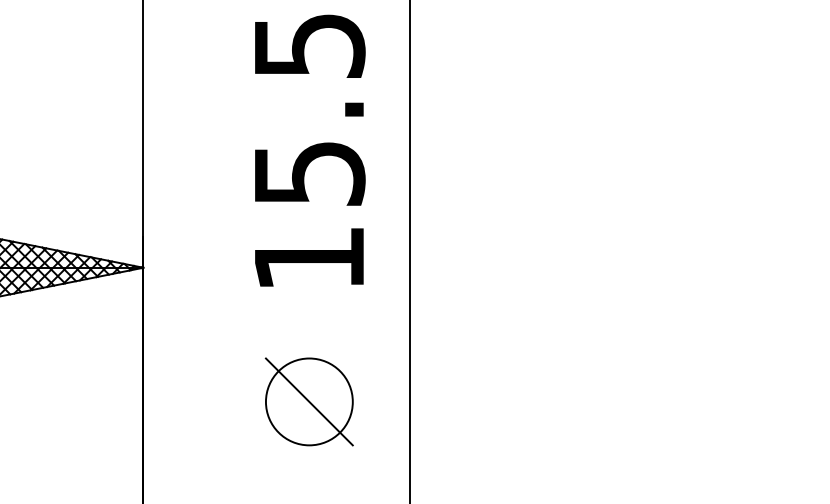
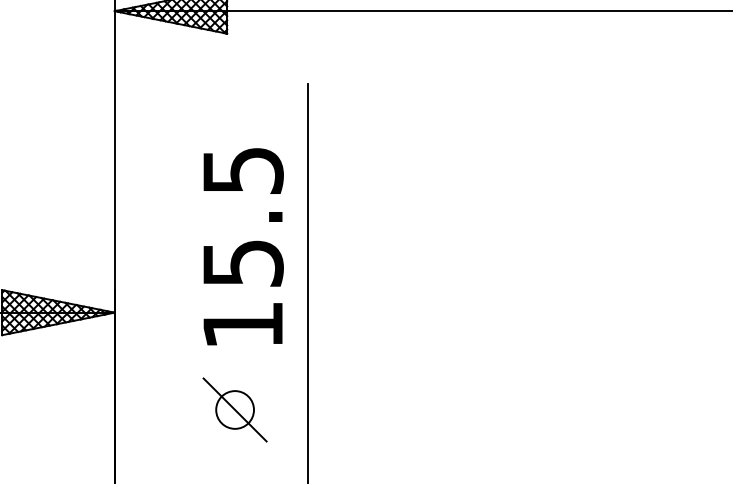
text: (309, 150) -> (243, 246), moved
circle: (308, 401) -> (234, 409), size x0.6

